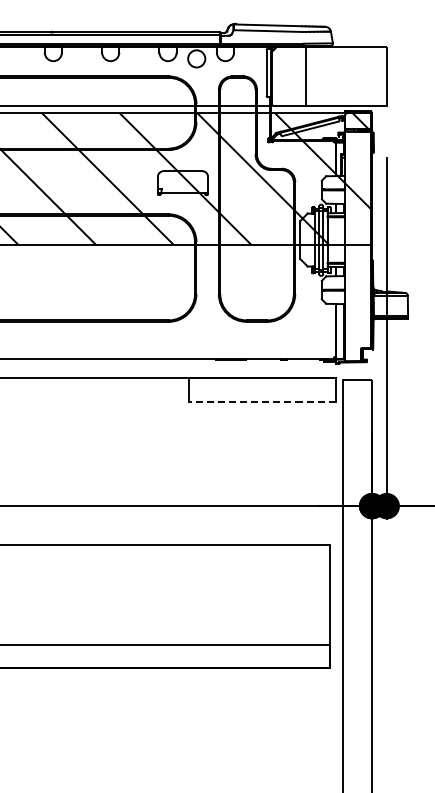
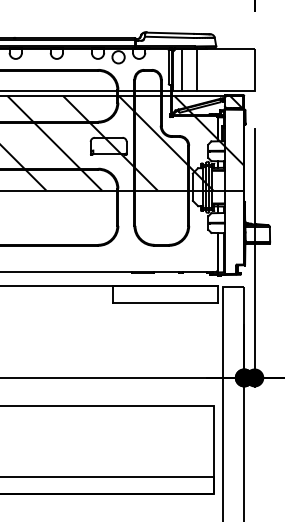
line: (285, 76) -> (182, 69), added
line: (261, 401) -> (165, 302), dashed -> solid

